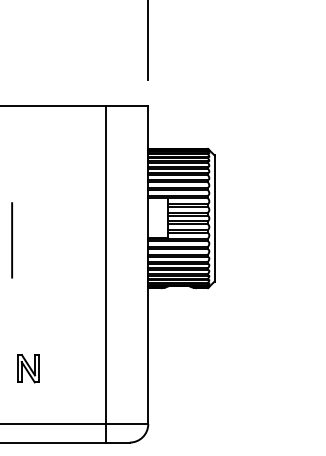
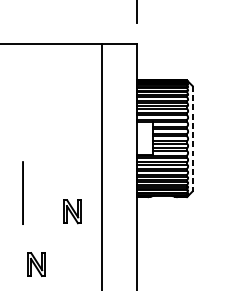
line: (214, 218) -> (192, 138), solid -> dashed
line: (11, 240) -> (22, 193), moved
part: (71, 305) -> (72, 211), added

